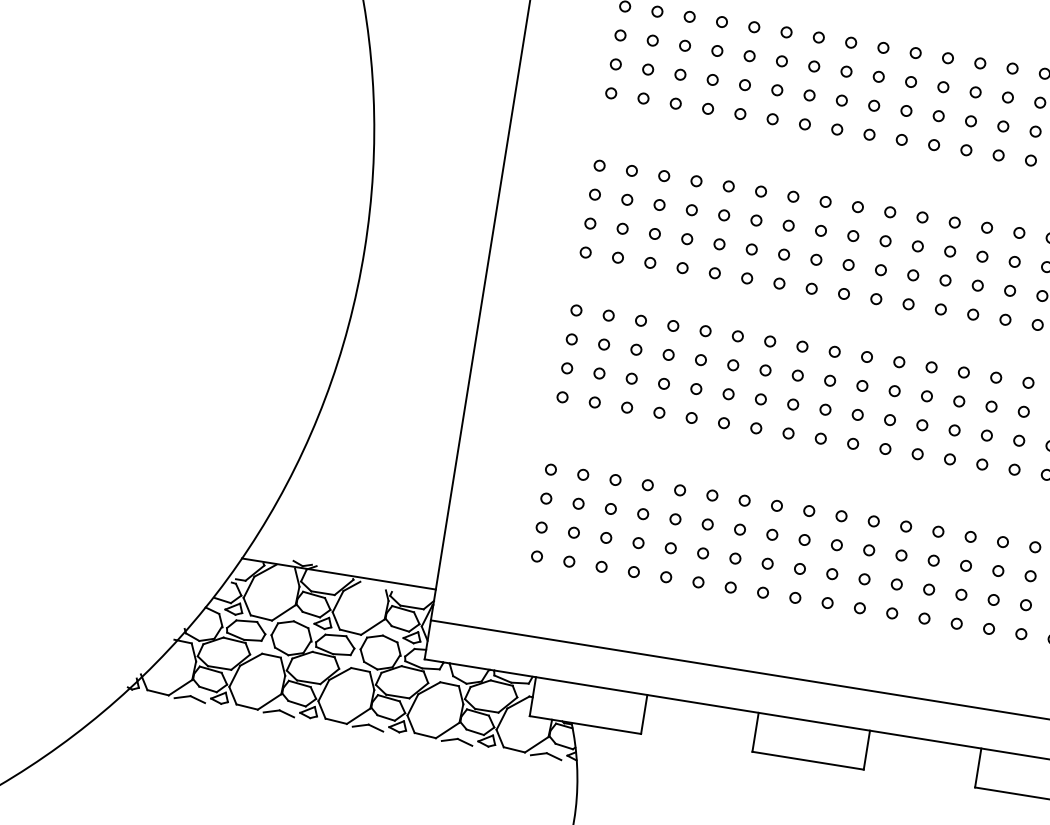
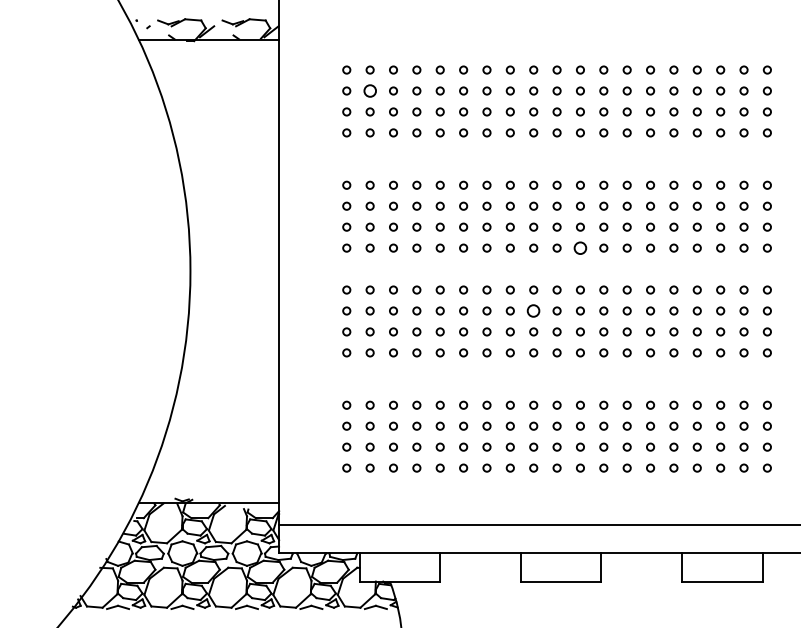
circle: (652, 39) -> (369, 90), size x1.6
circle: (908, 303) -> (580, 247), size x1.6
circle: (829, 380) -> (533, 310), size x1.6

